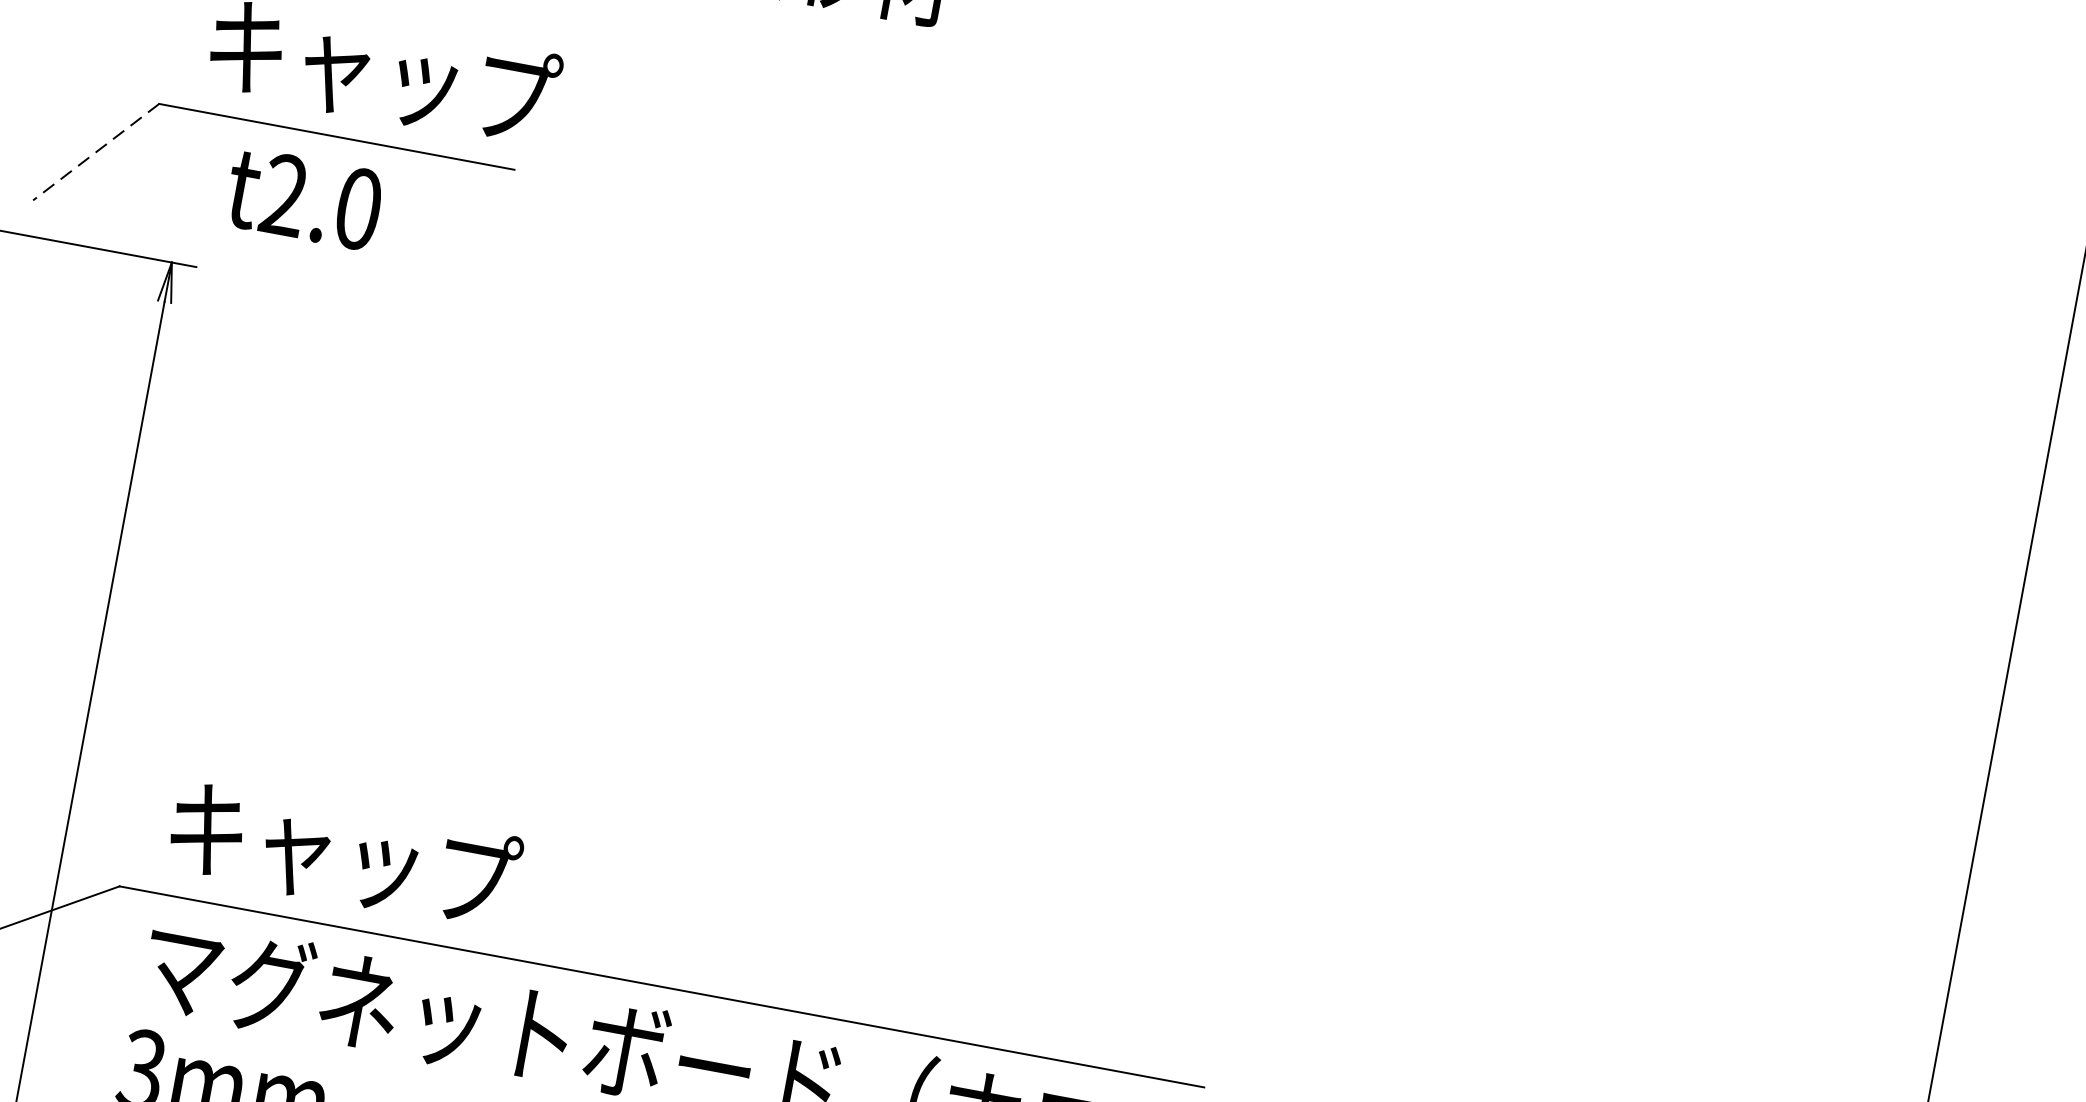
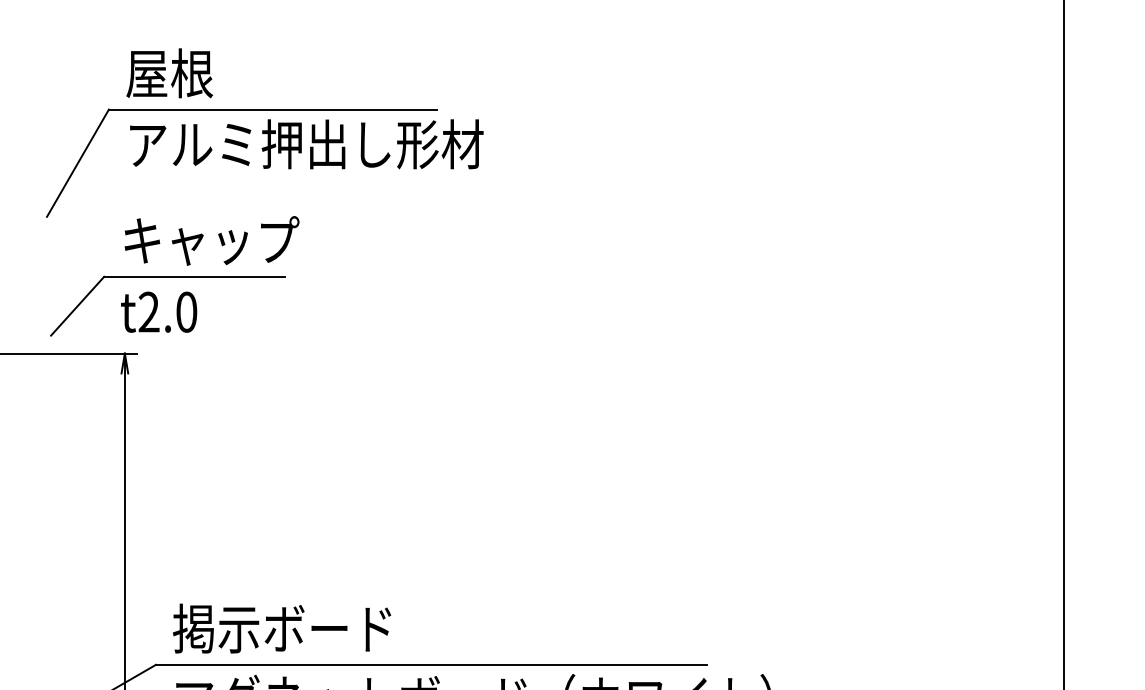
line: (95, 152) -> (77, 306), dashed -> solid
text: (305, 197) -> (159, 311), moved
text: (381, 861) -> (282, 628), キャップ -> 掲示ボード

